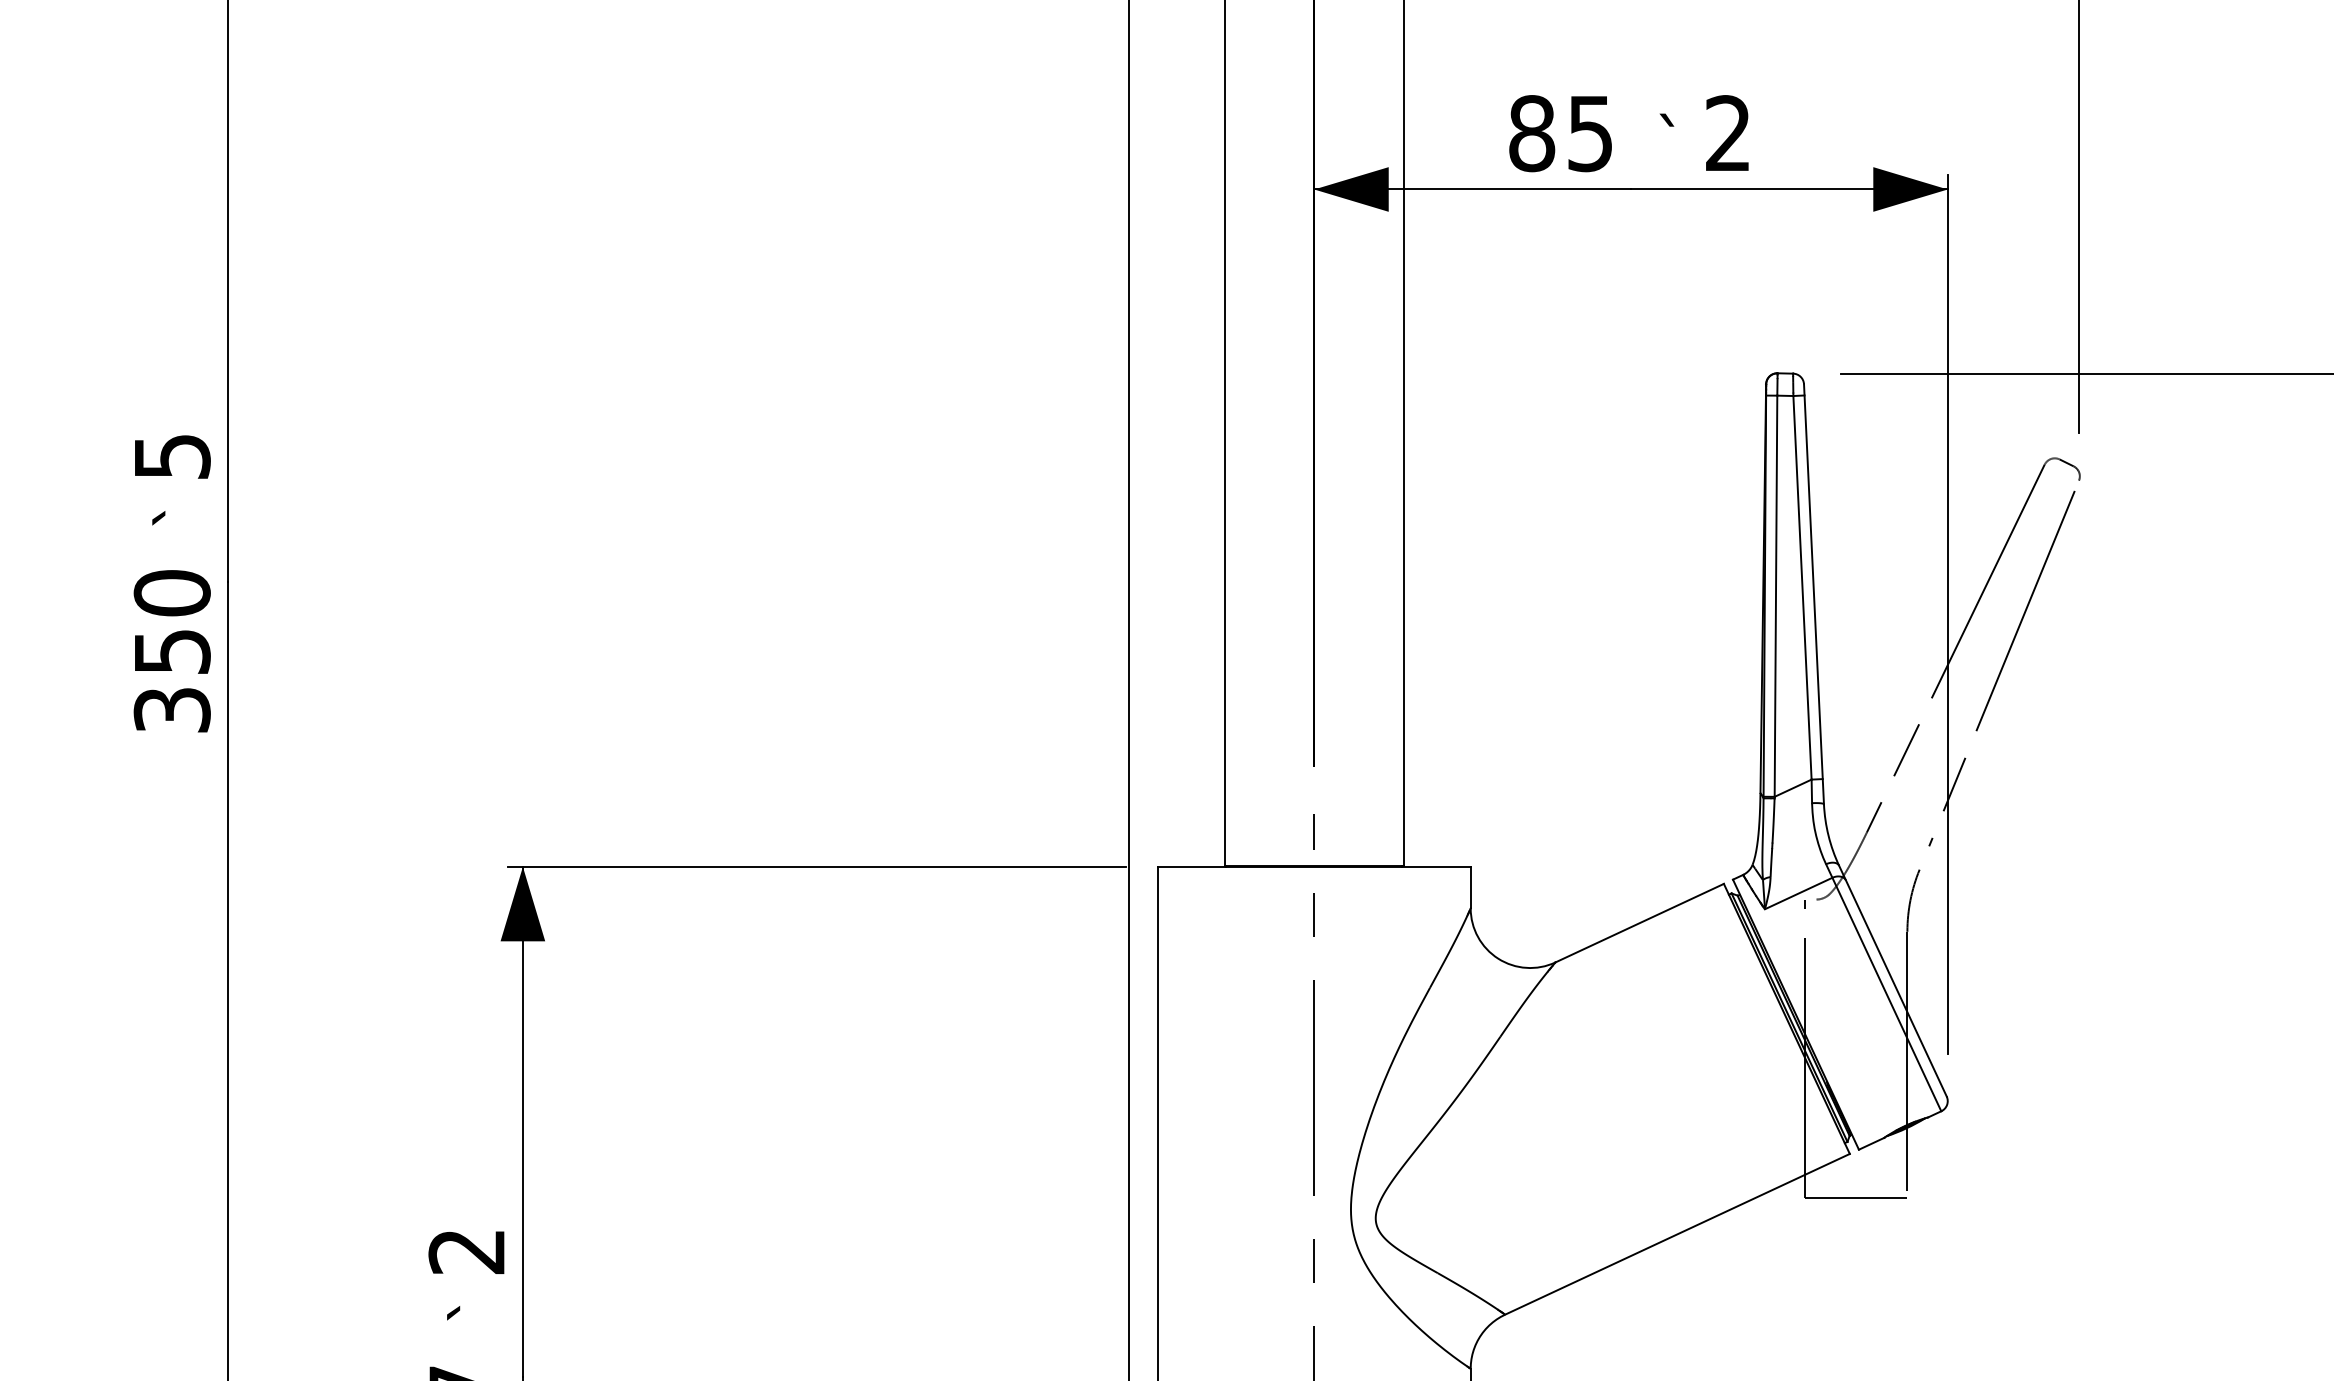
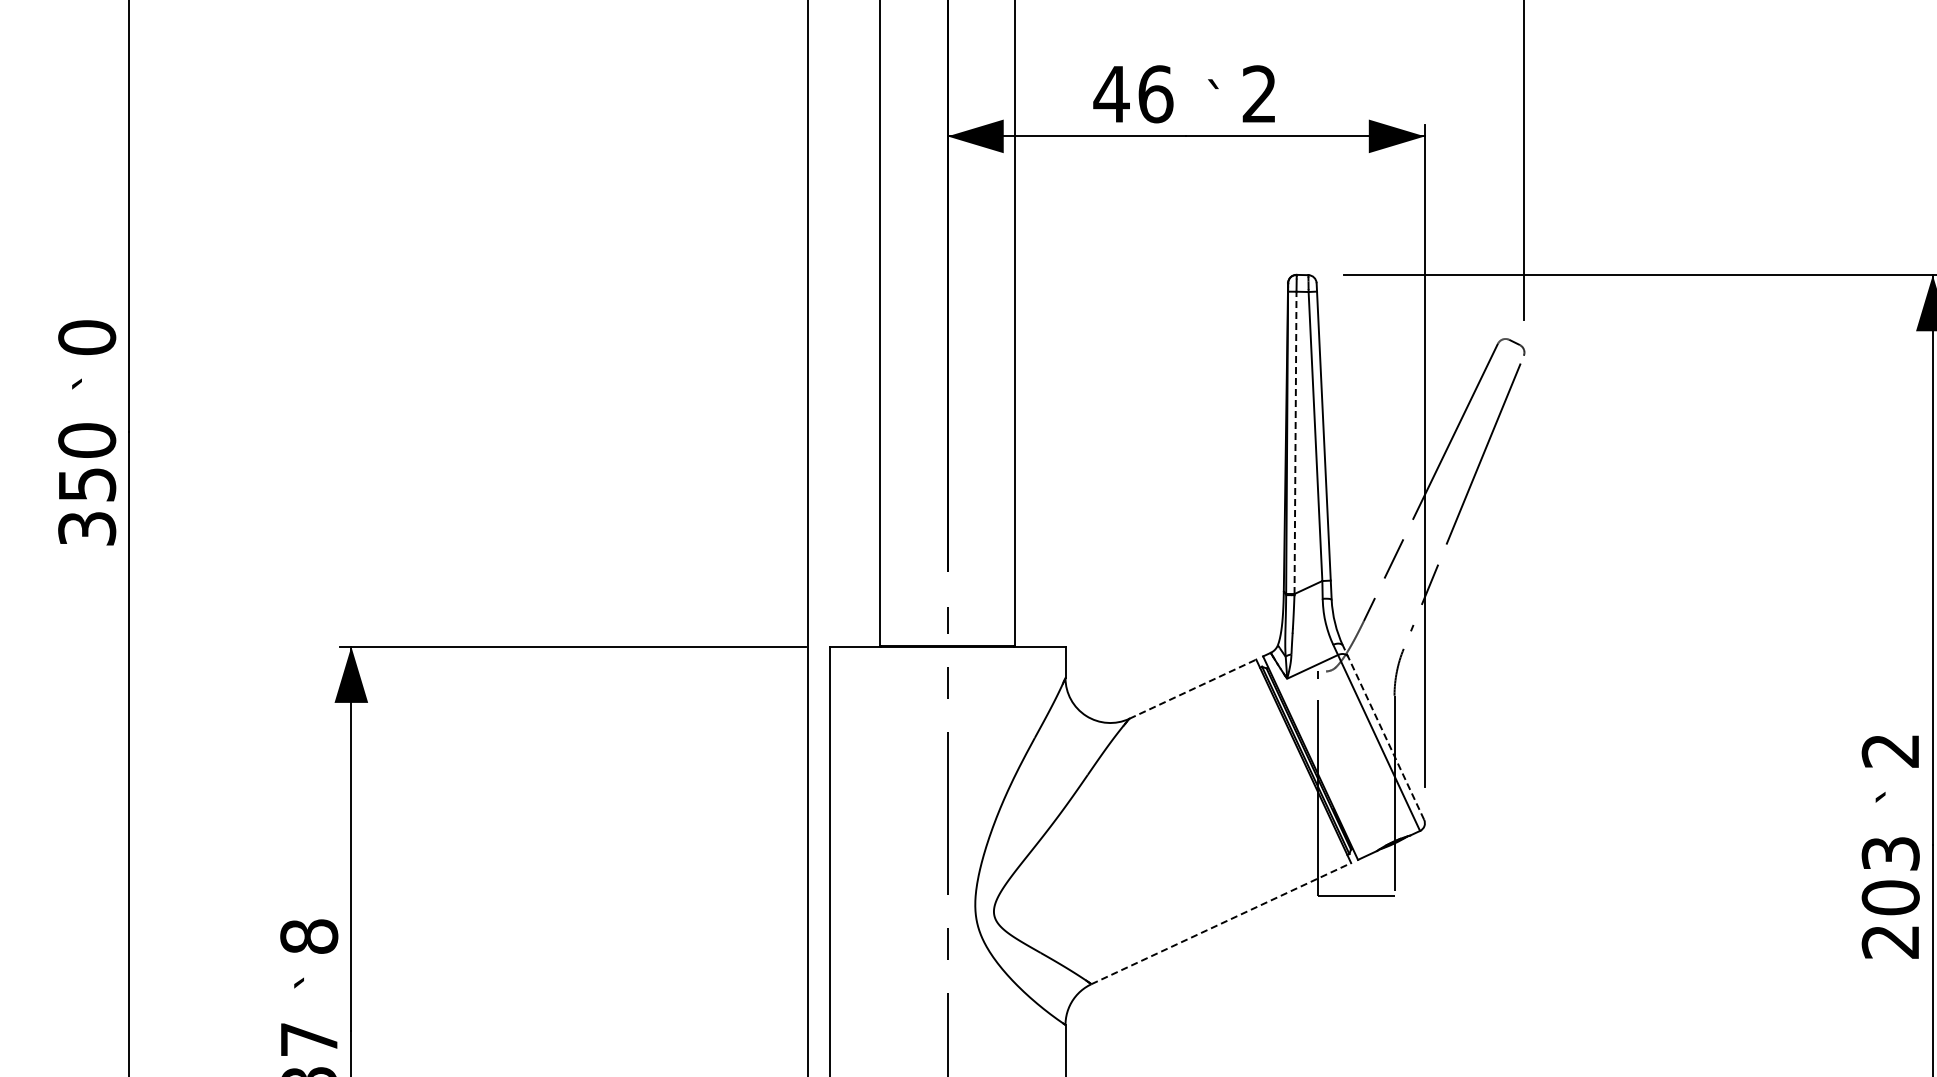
text: (1560, 133) -> (1133, 94), 85 -> 46
text: (172, 456) -> (87, 337), 5 -> 0
line: (1775, 595) -> (1295, 442), solid -> dashed
line: (1640, 923) -> (1193, 689), solid -> dashed
line: (1892, 980) -> (1383, 732), solid -> dashed
line: (1677, 1234) -> (1221, 923), solid -> dashed
text: (467, 1251) -> (309, 936), 2 -> 8

